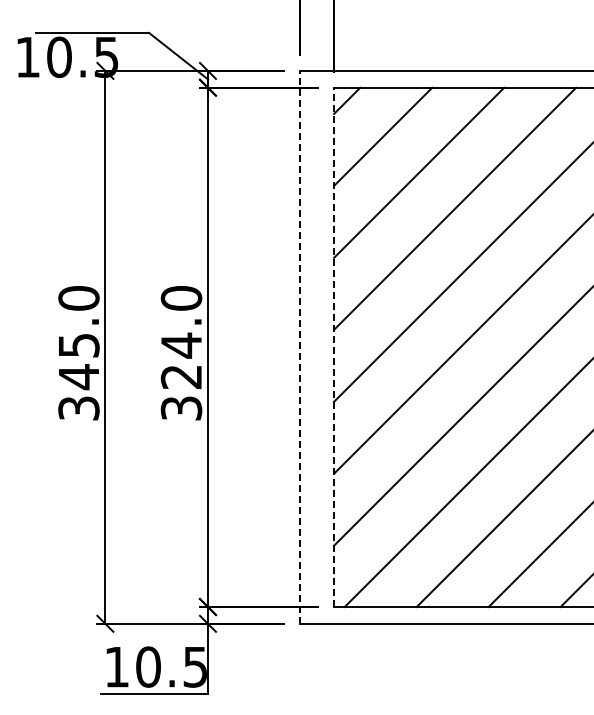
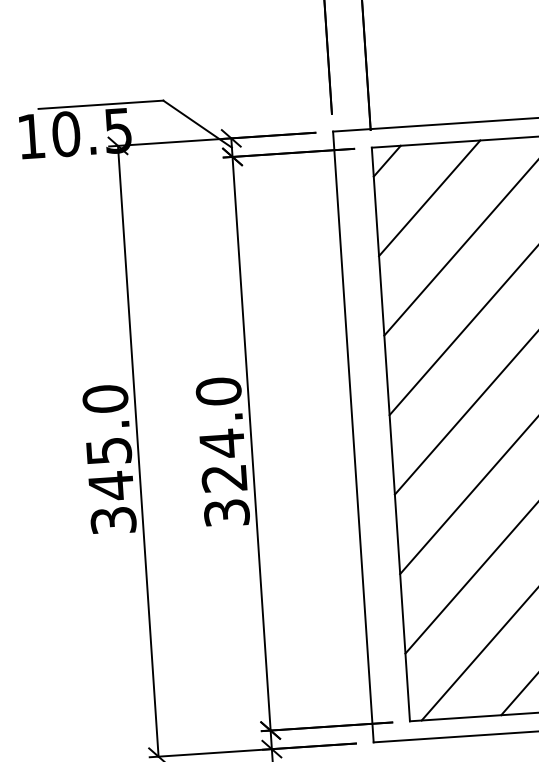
line: (300, 346) -> (353, 435), dashed -> solid
line: (334, 347) -> (391, 434), dashed -> solid

